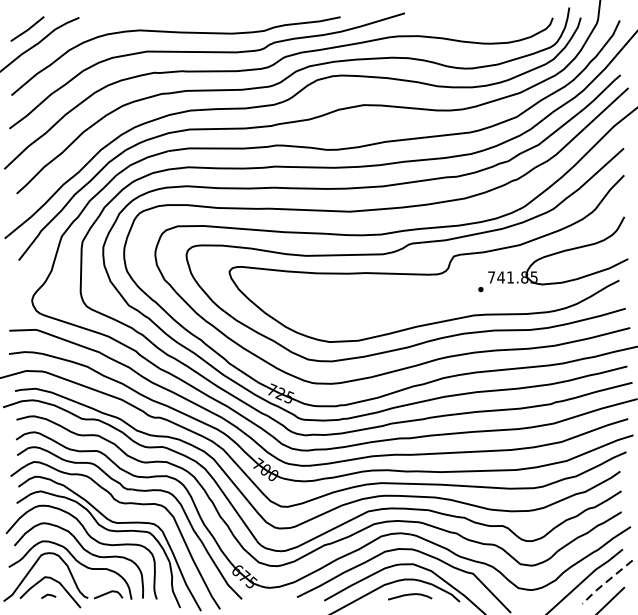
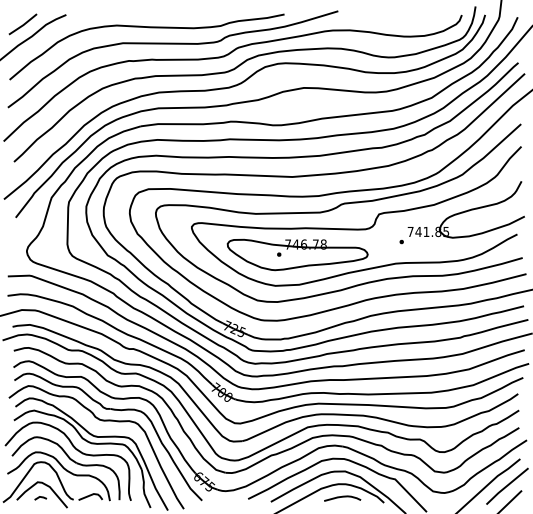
part: (356, 304) -> (297, 254), added
line: (606, 582) -> (506, 486), dashed -> solid

